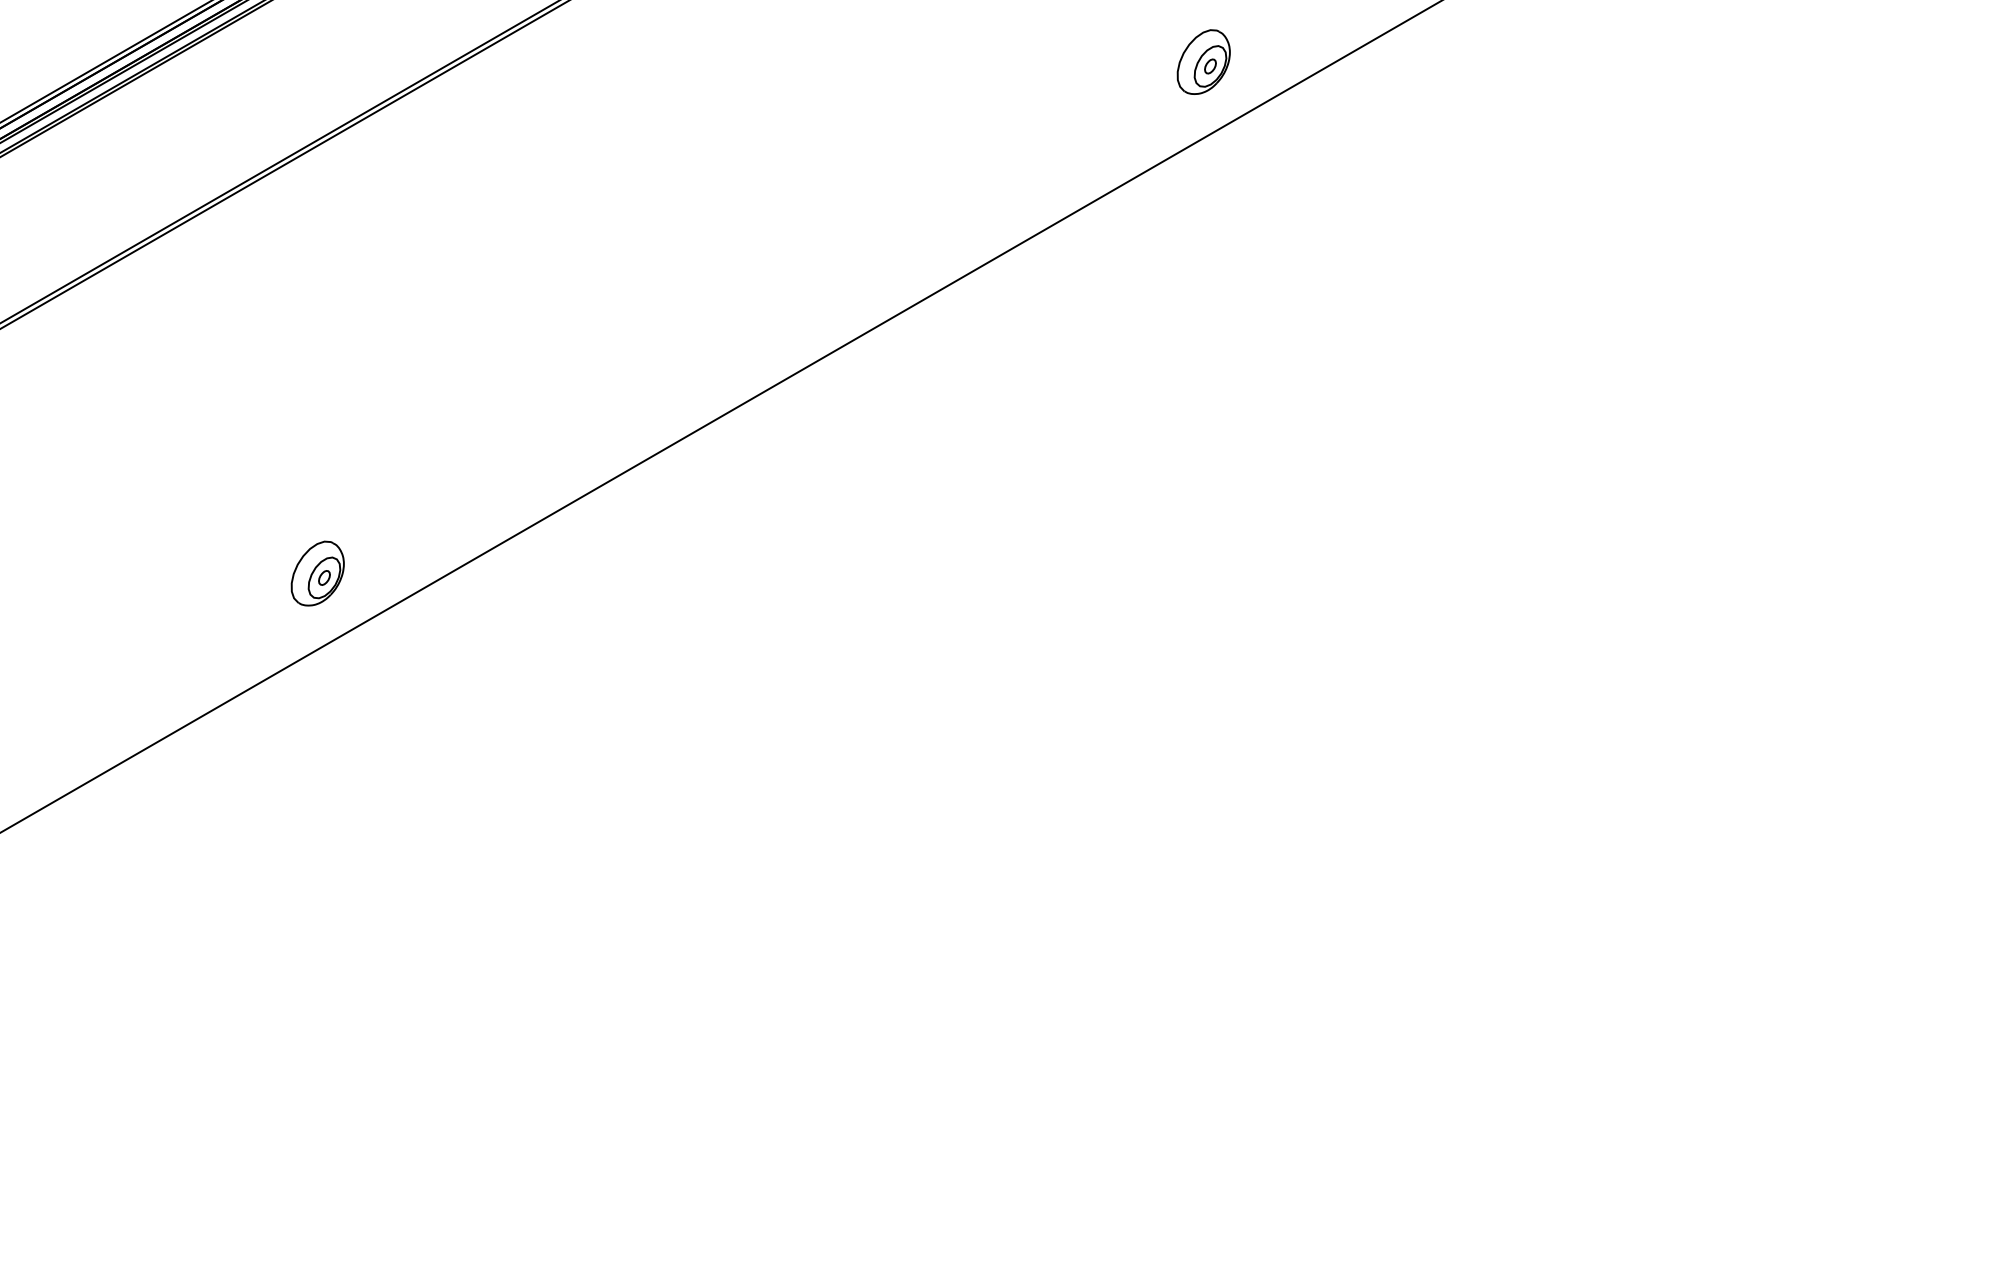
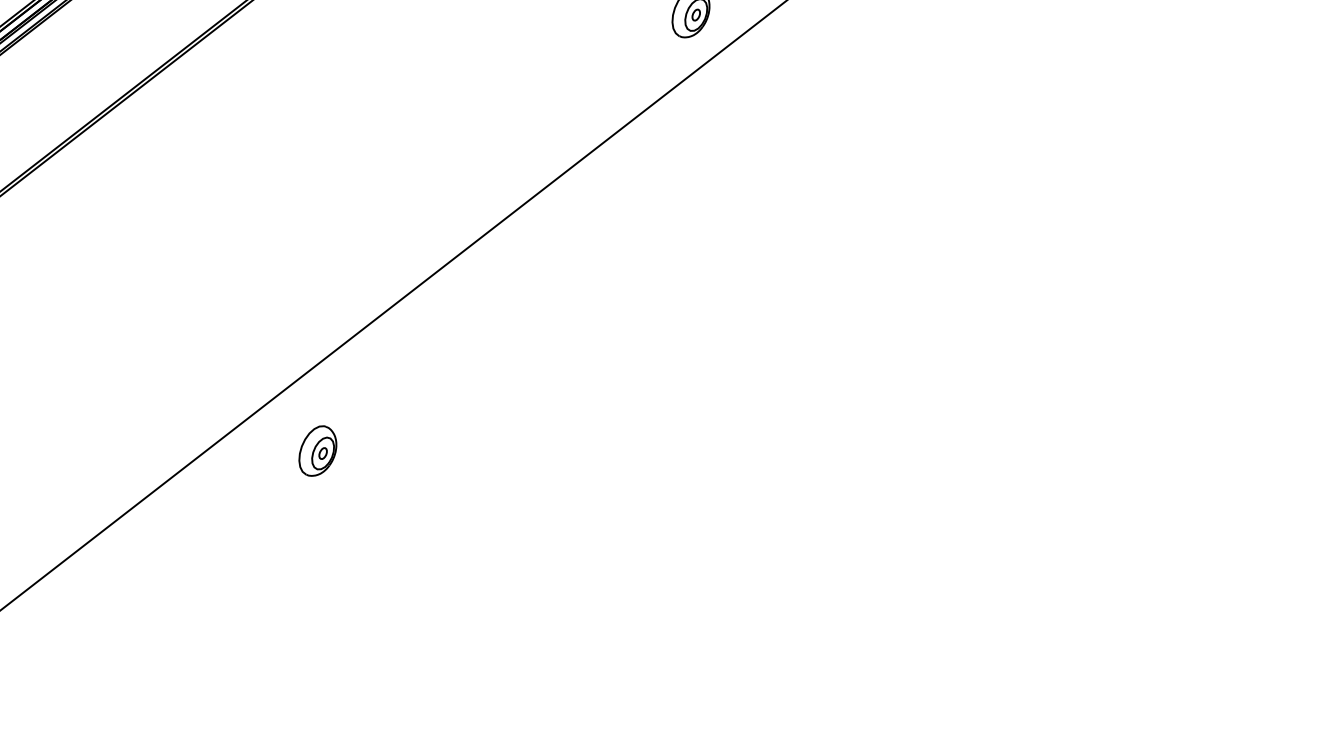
part: (317, 573) -> (317, 450), moved

